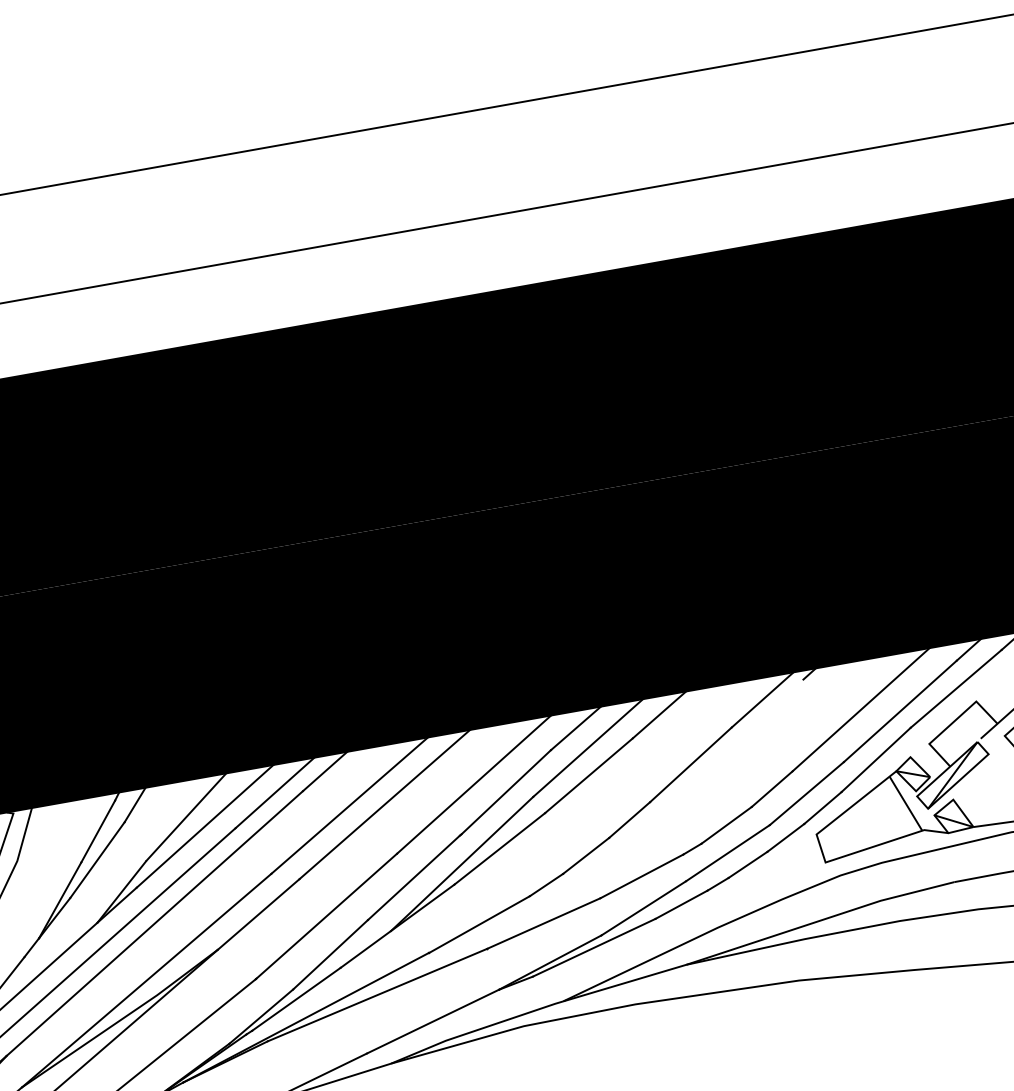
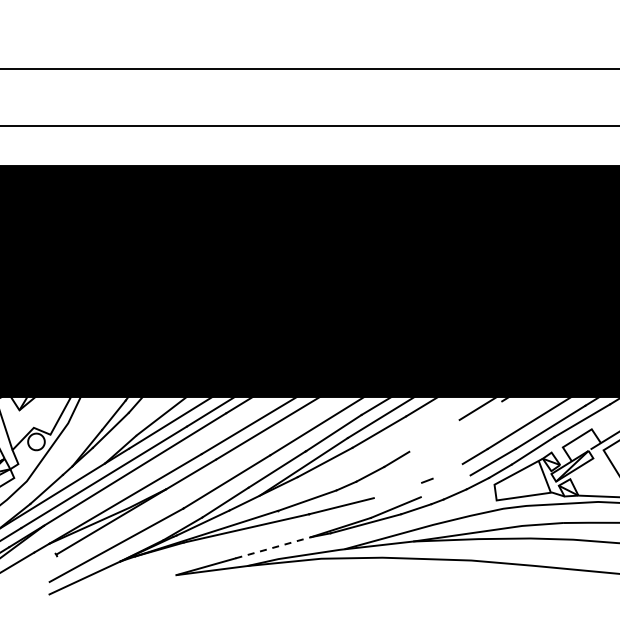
line: (690, 764) -> (434, 435), removed
line: (726, 825) -> (447, 471), removed
line: (727, 853) -> (445, 486), removed
line: (641, 876) -> (397, 490), removed
line: (432, 1021) -> (273, 547), solid -> dashed

